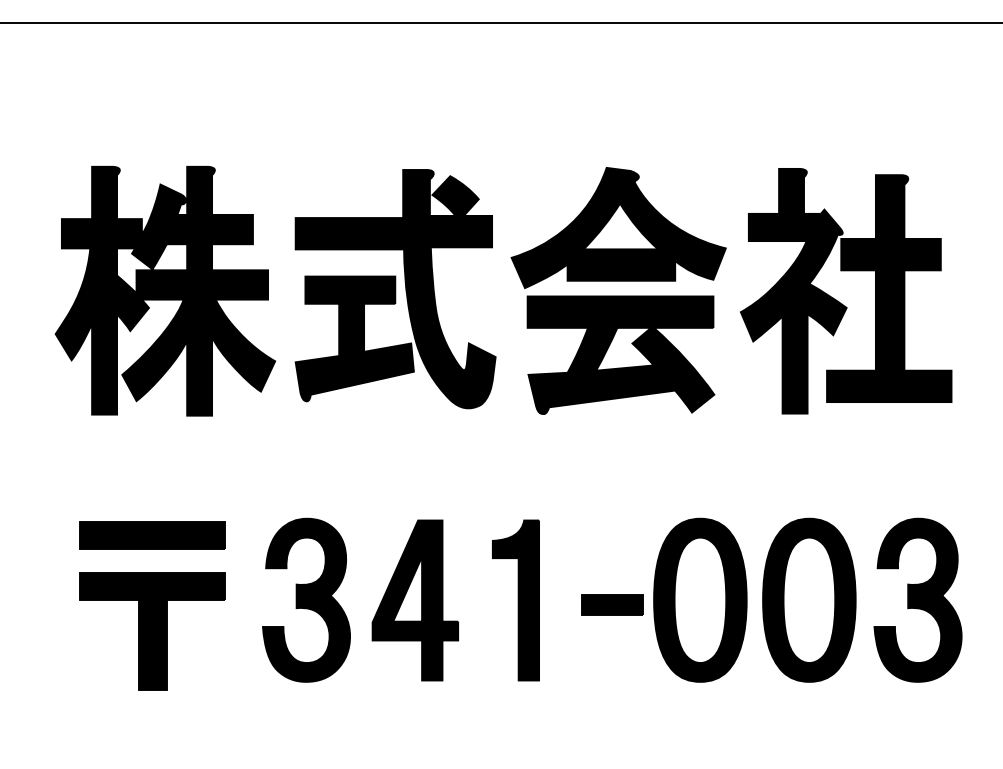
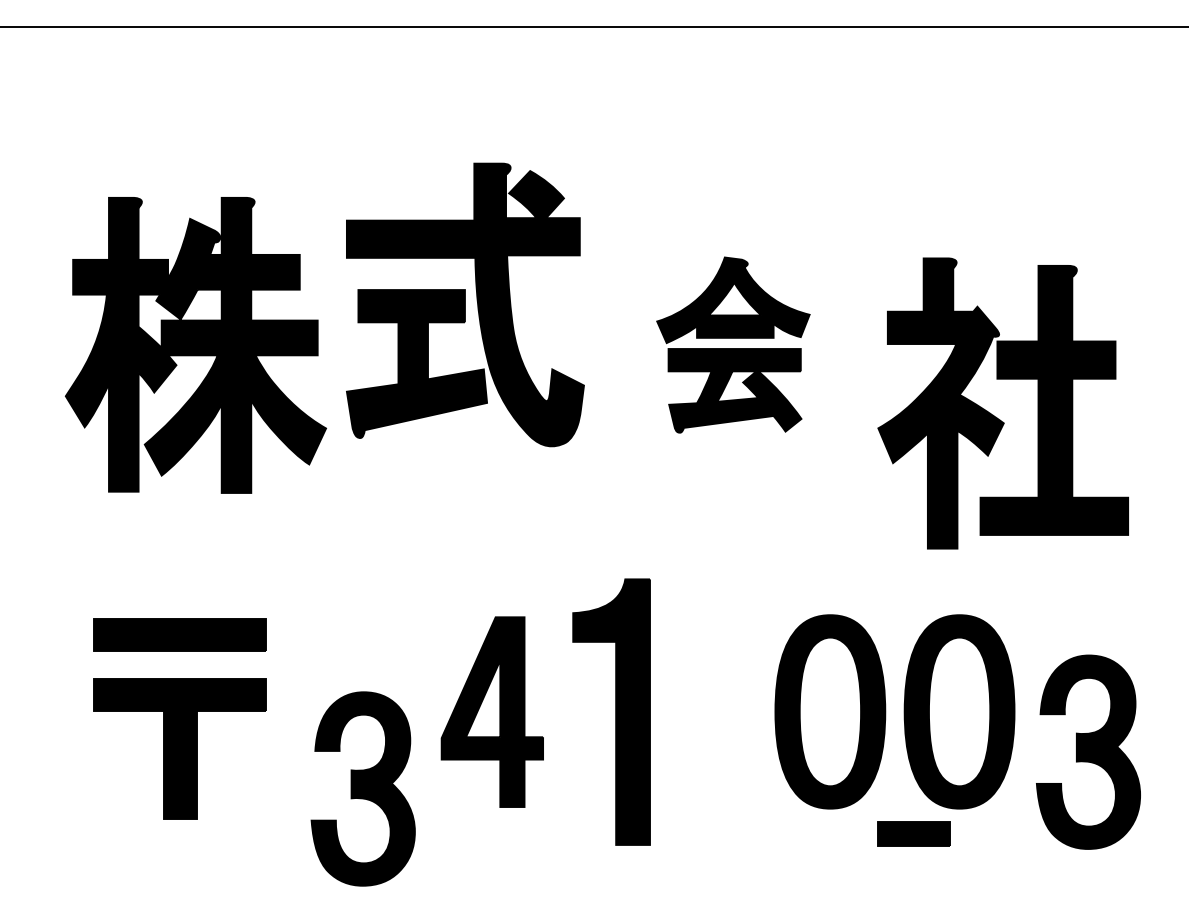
part: (395, 289) -> (465, 305), moved
part: (618, 290) -> (733, 344), size x0.6
part: (839, 301) -> (995, 415), moved
part: (306, 599) -> (363, 788), moved
part: (917, 599) -> (1087, 751), moved
part: (515, 600) -> (611, 712), size x1.4
part: (612, 604) -> (913, 833), moved

